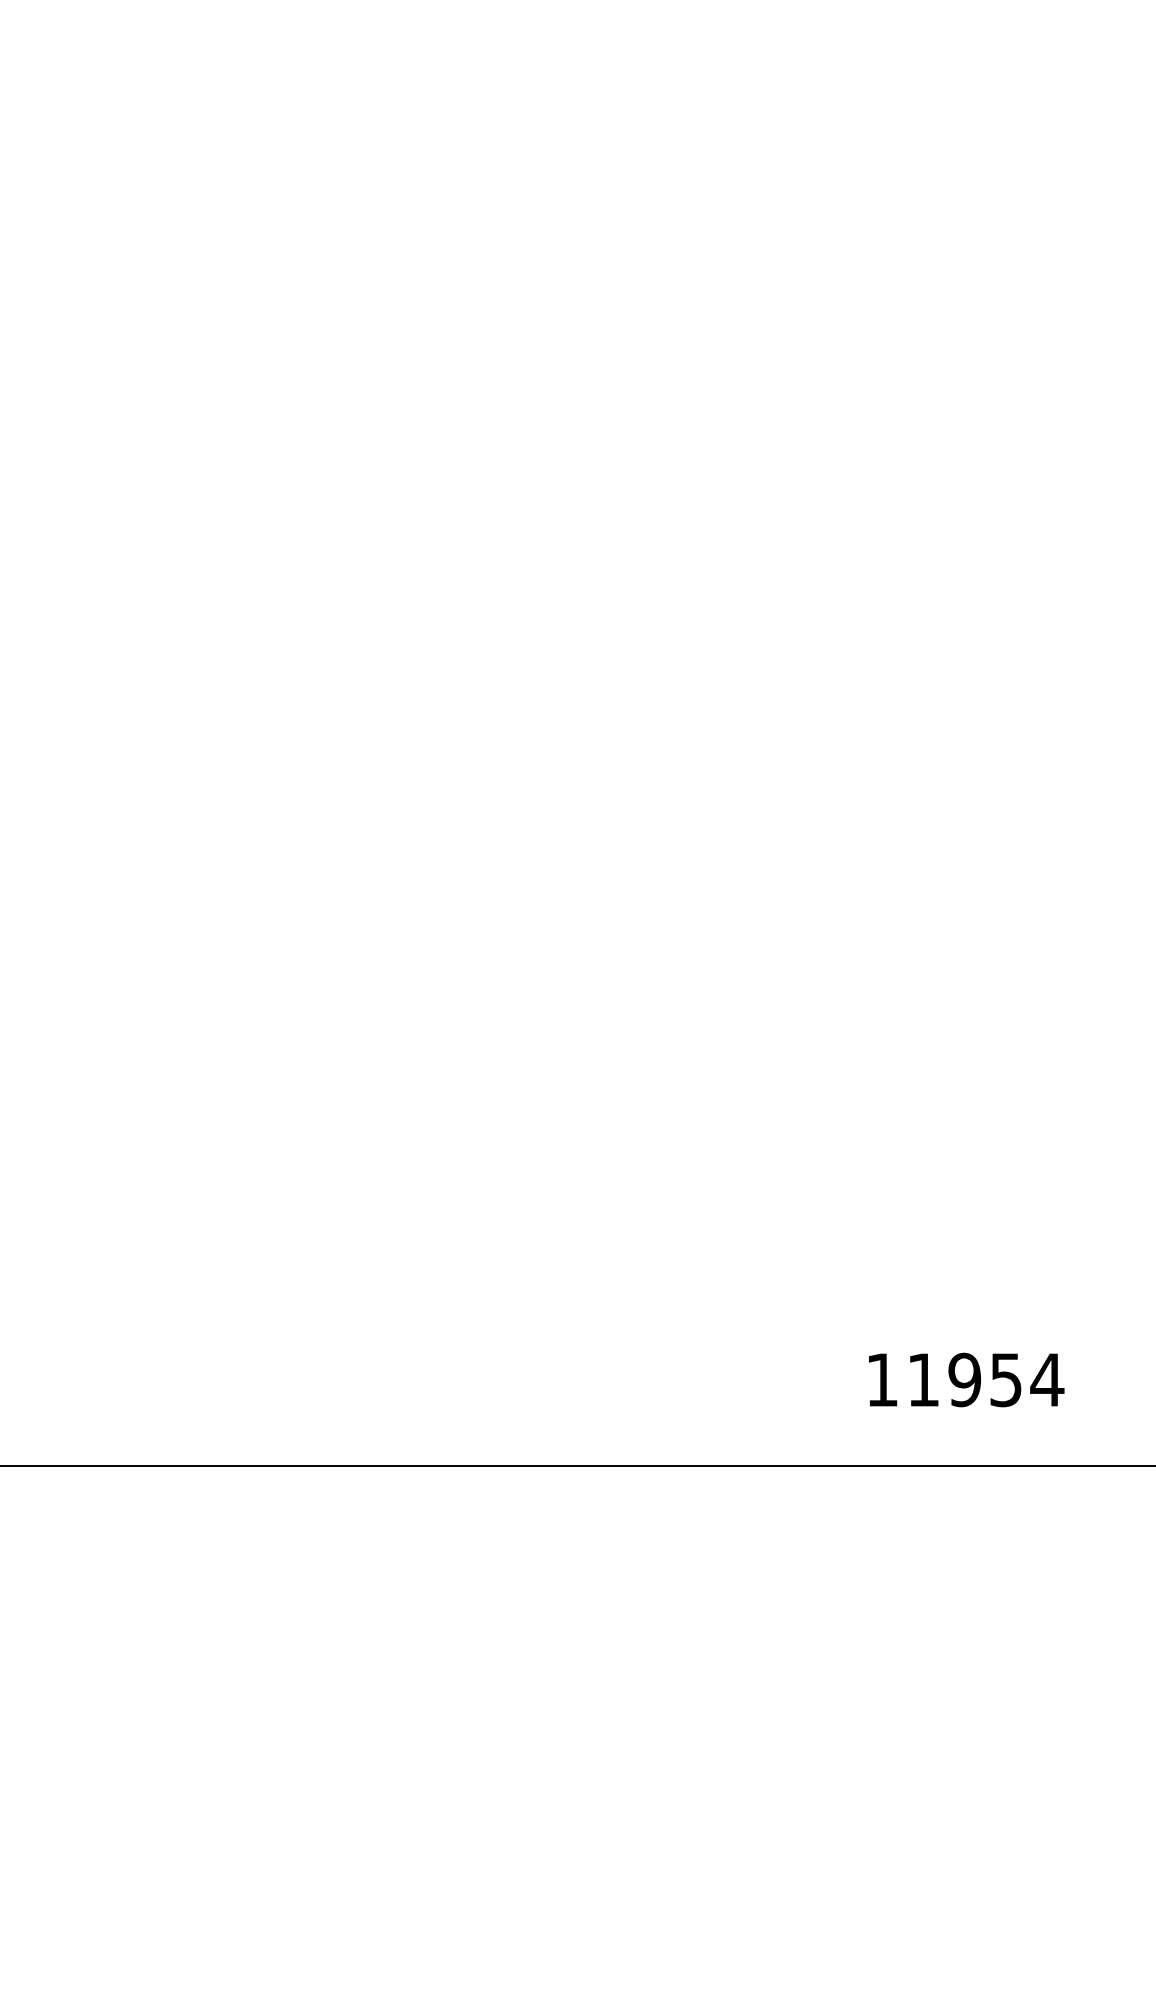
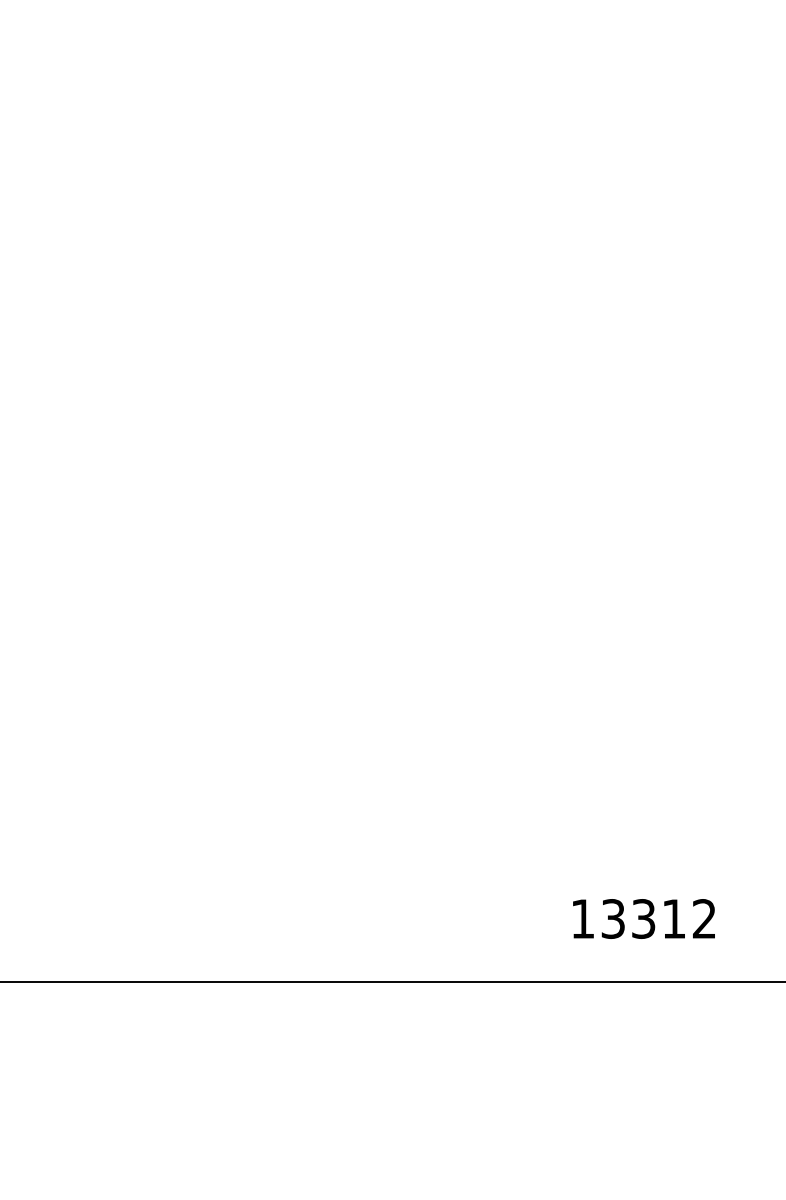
text: (986, 1379) -> (659, 918), 11954 -> 13312

